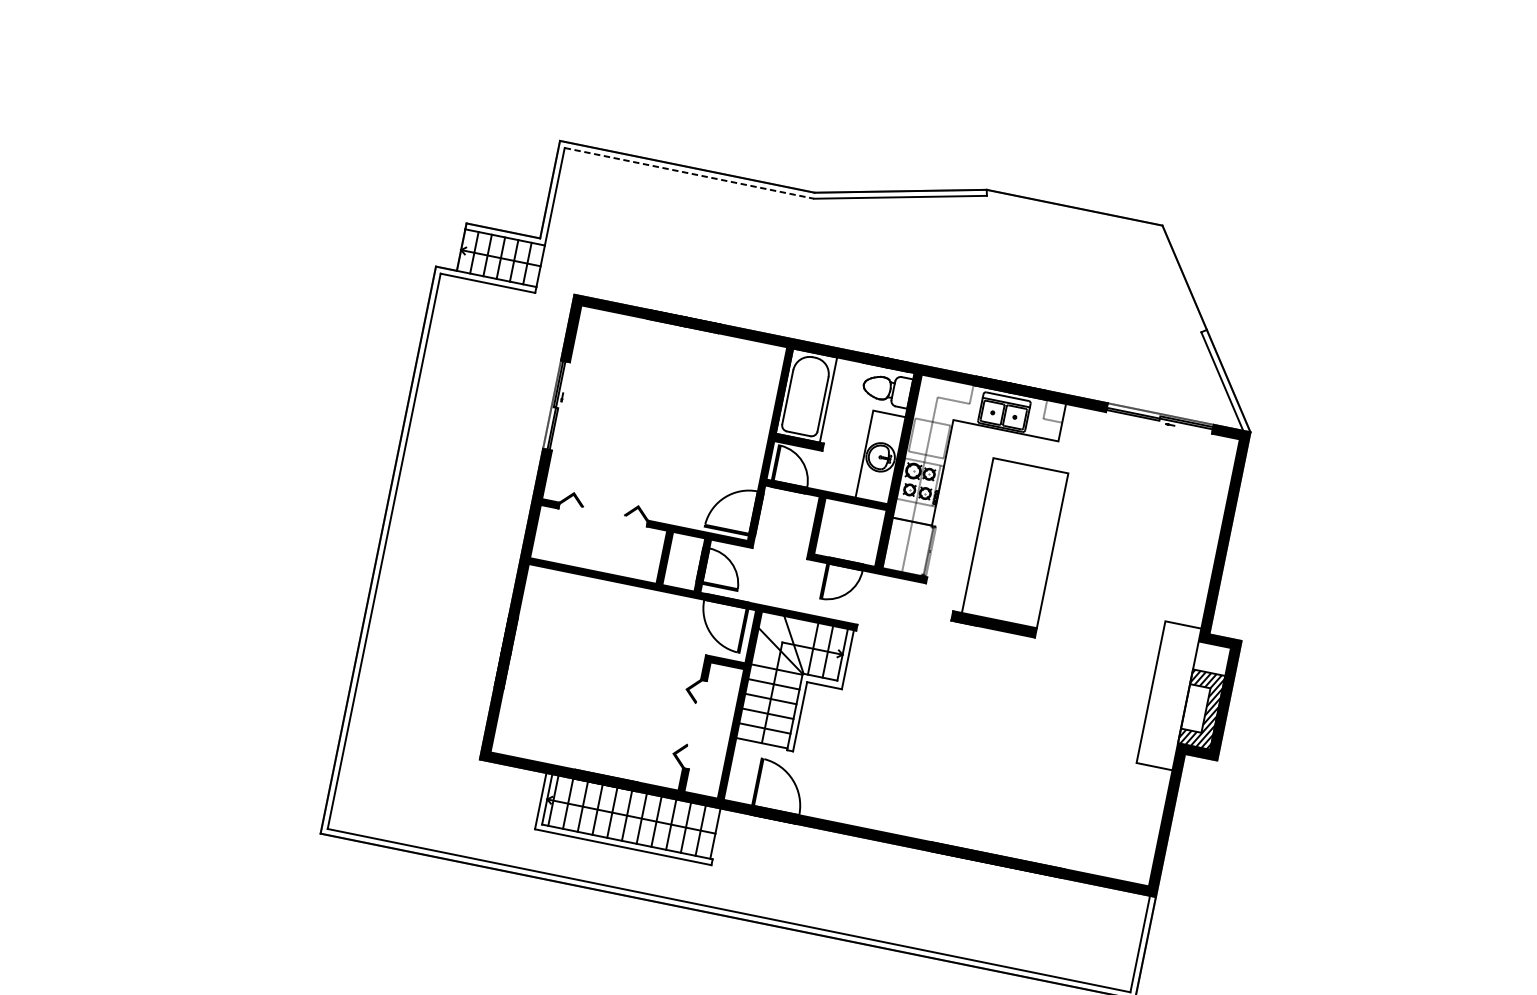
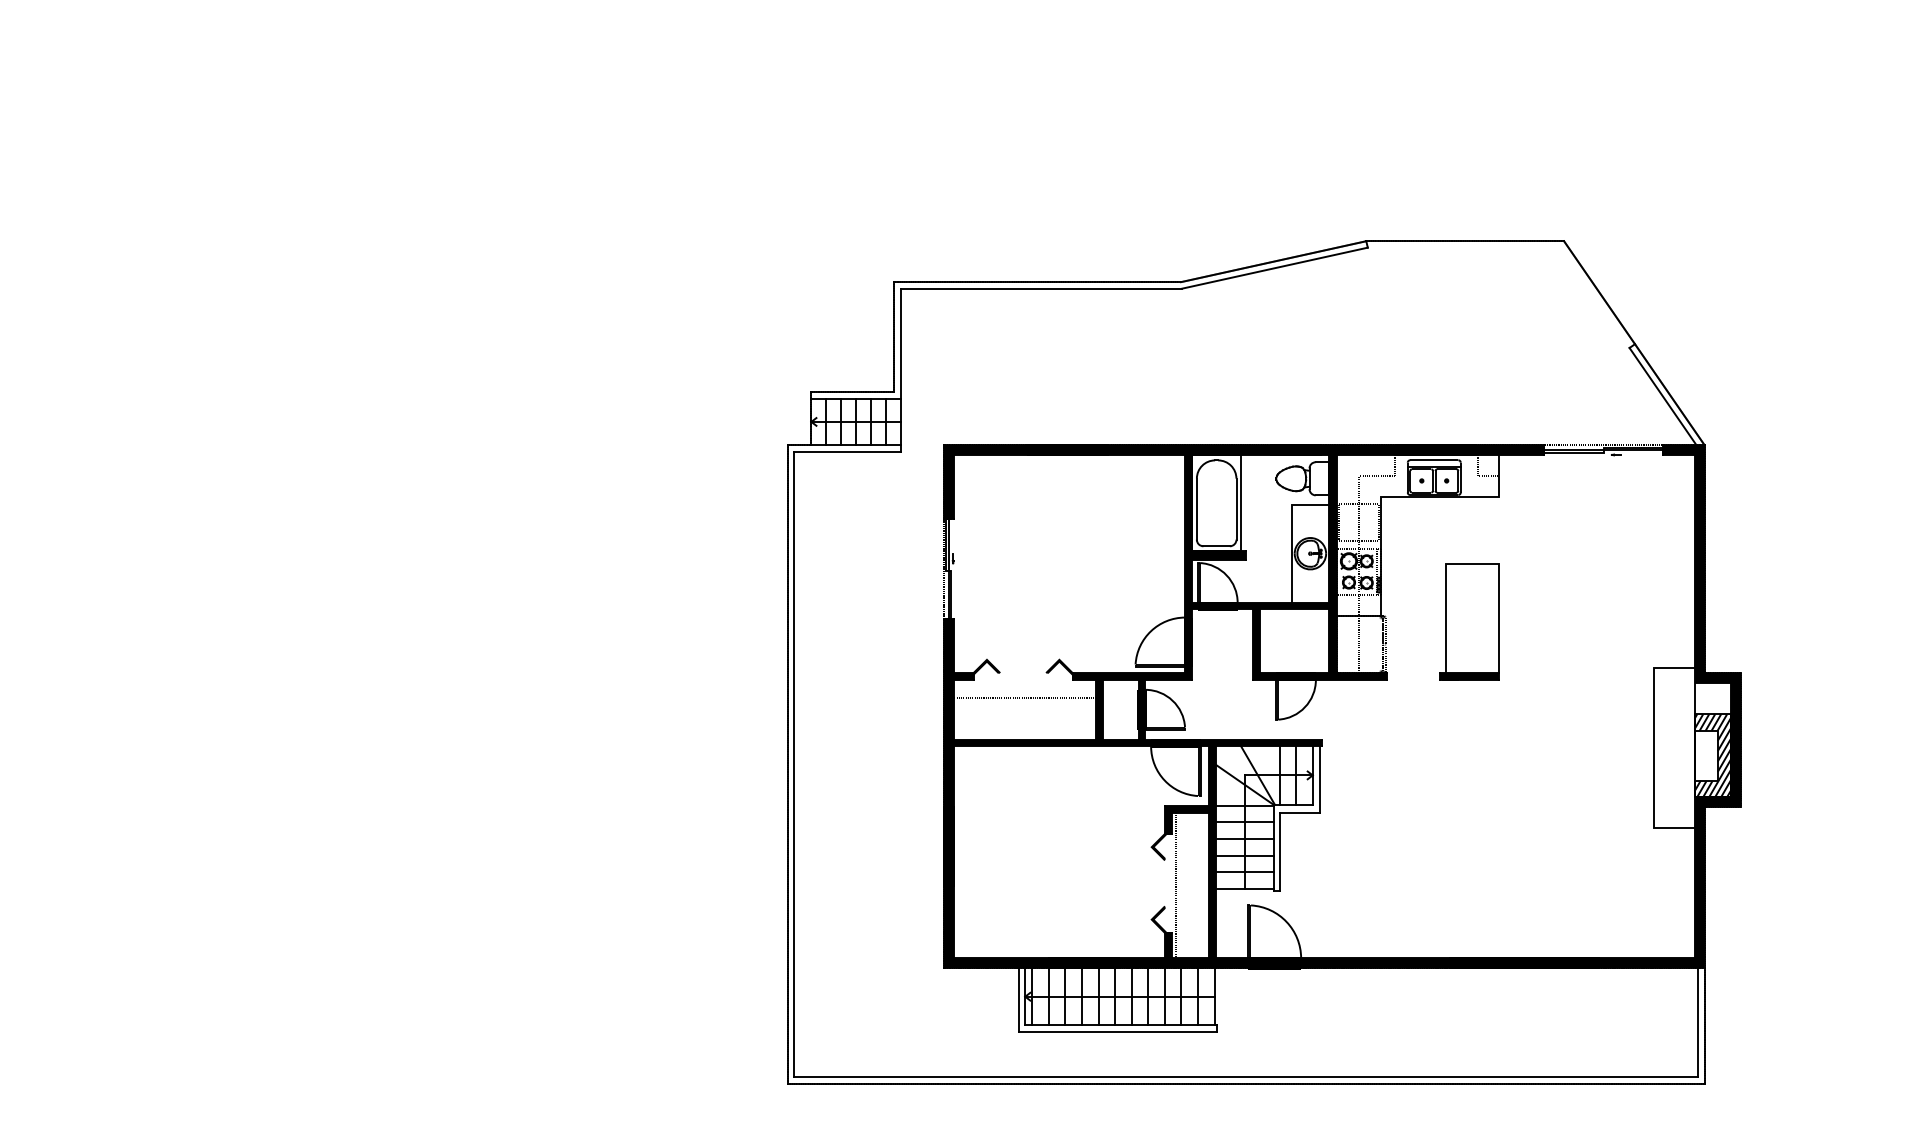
line: (689, 173) -> (1041, 288), dashed -> solid
line: (600, 534) -> (1024, 698), added
part: (1009, 546) -> (1469, 621), size x0.62
line: (700, 727) -> (1175, 885), added

